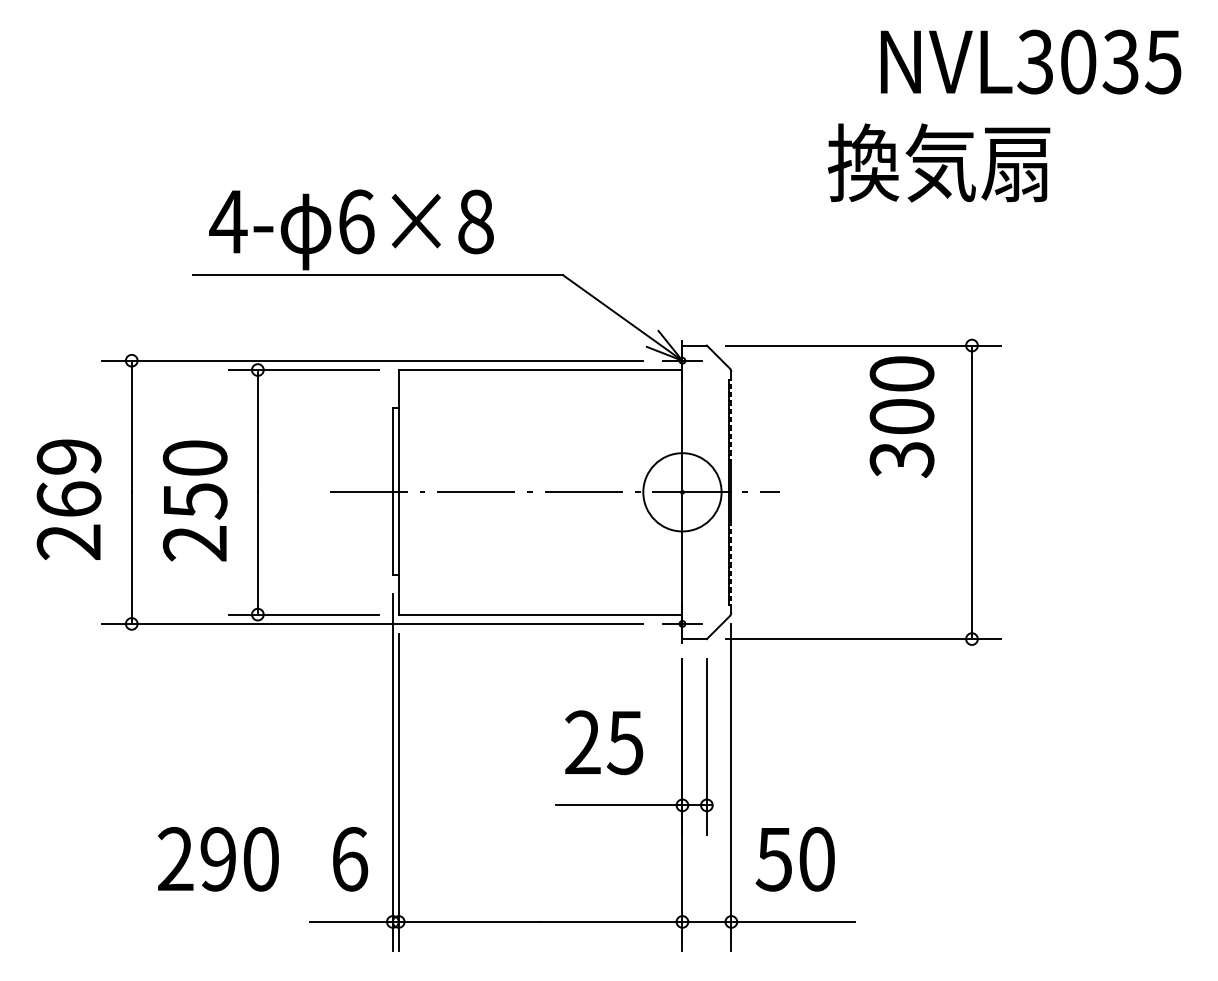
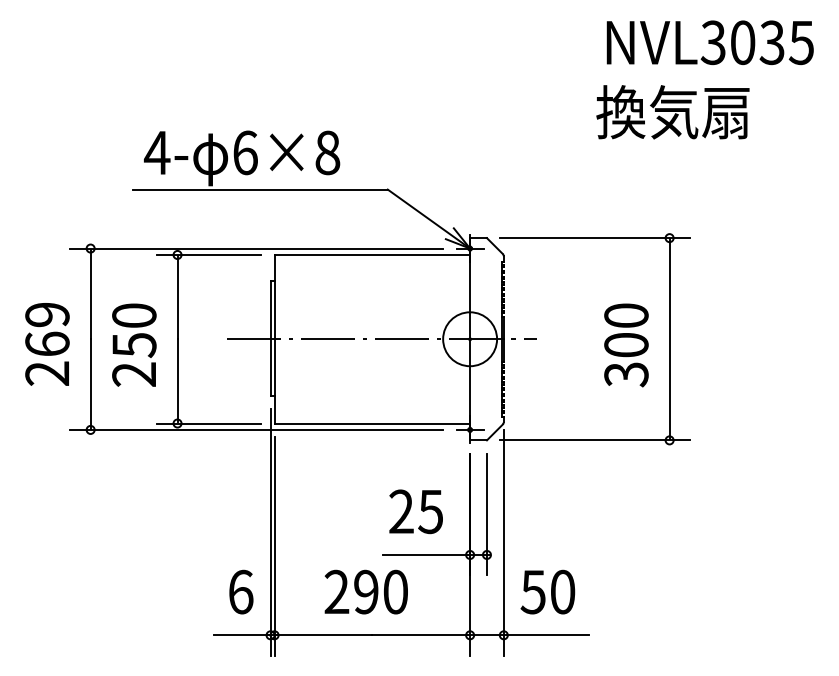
text: (938, 163) -> (672, 112), moved
text: (902, 417) -> (626, 345), moved
text: (217, 858) -> (365, 591), moved

